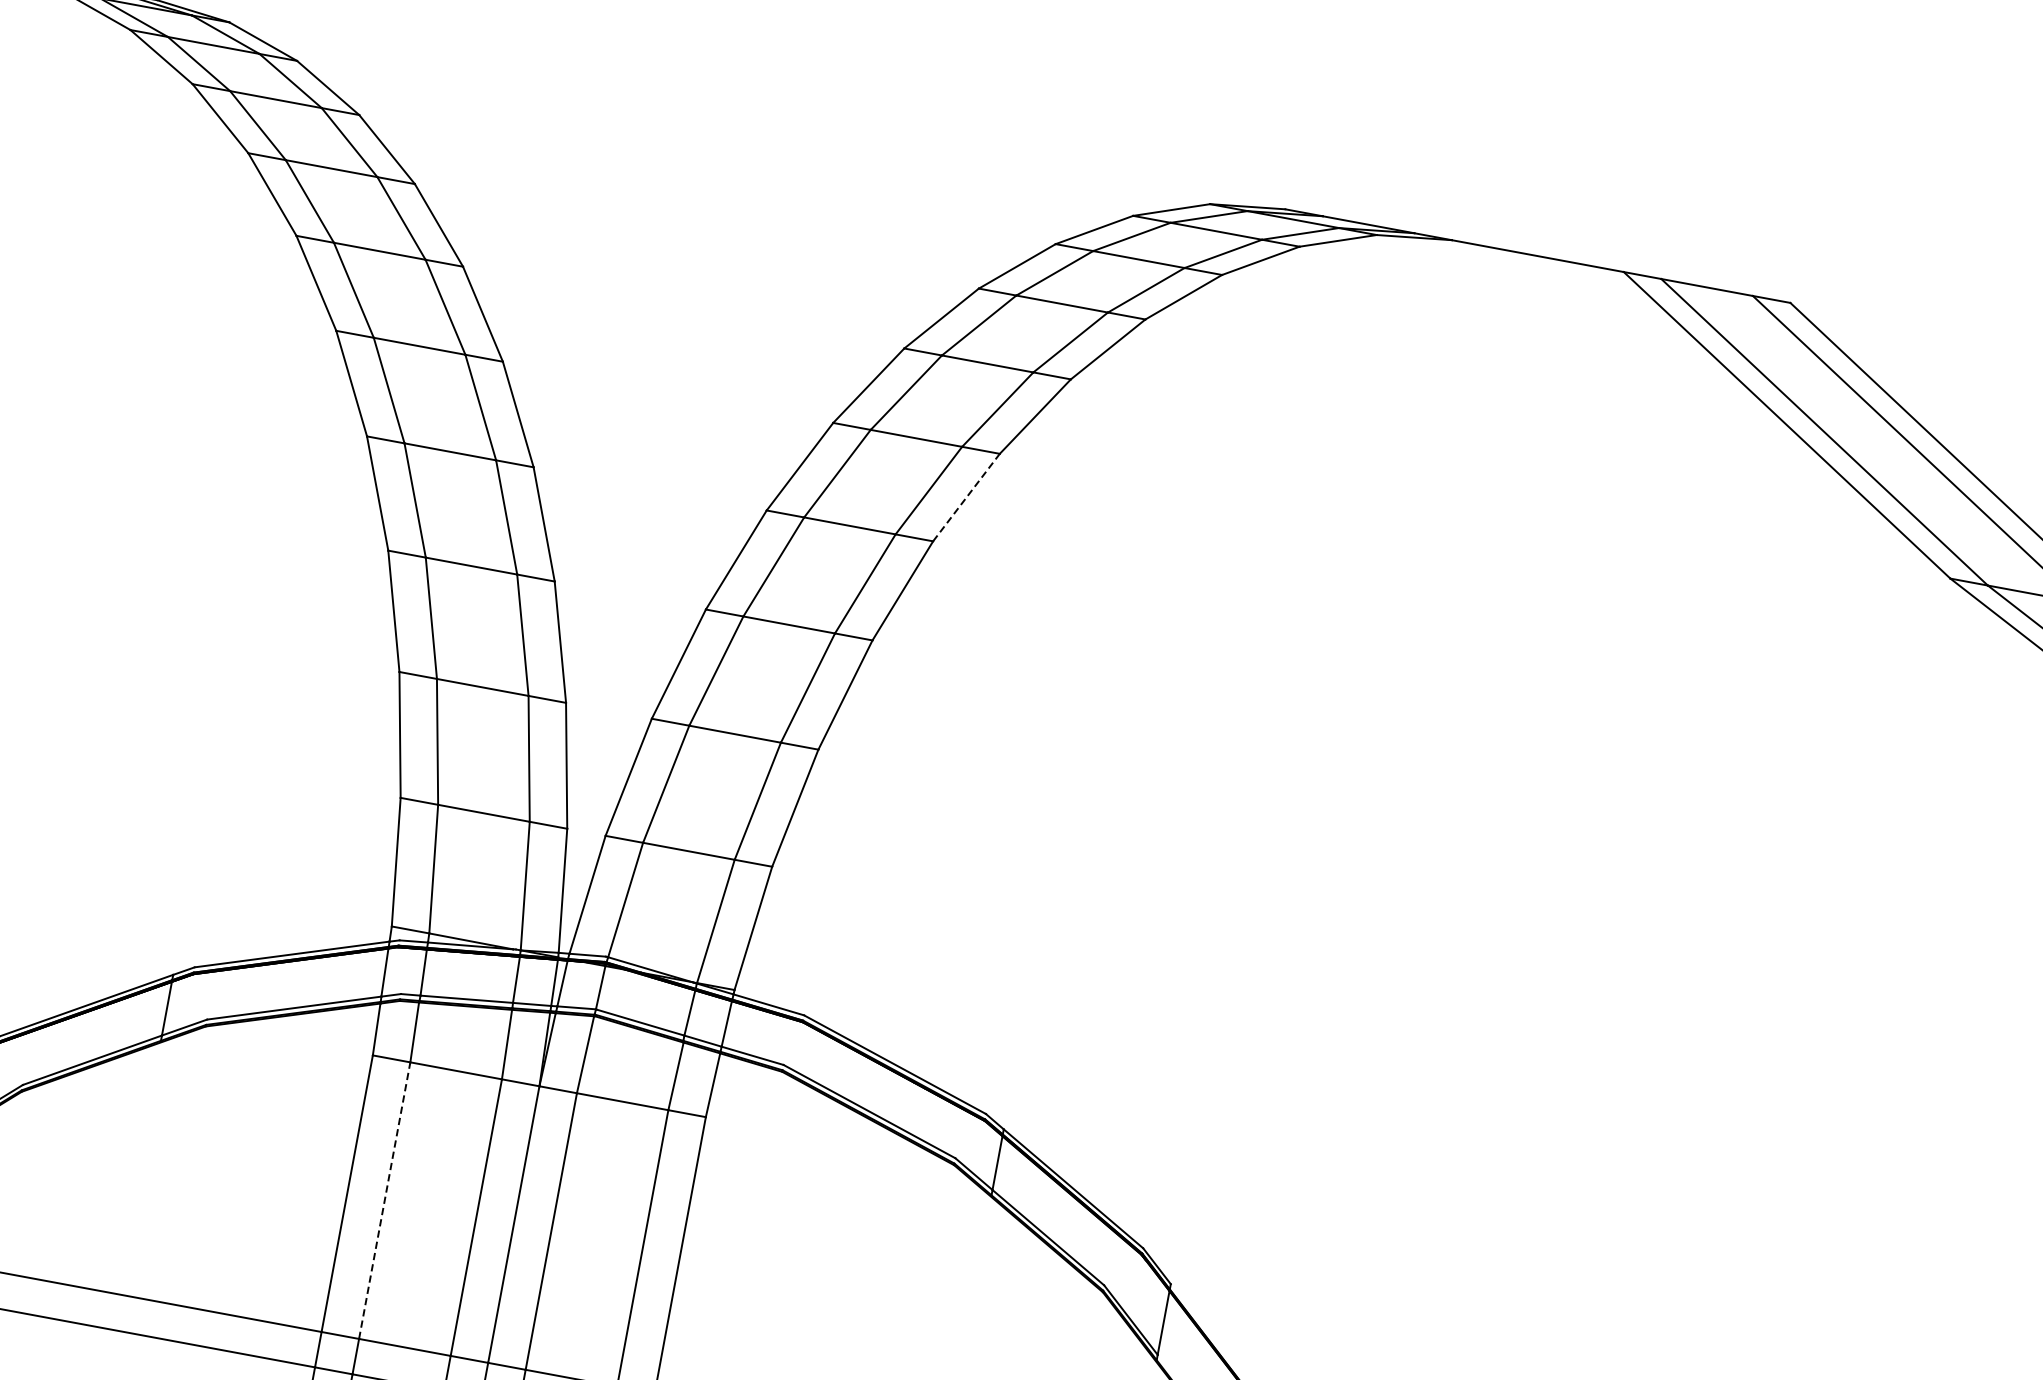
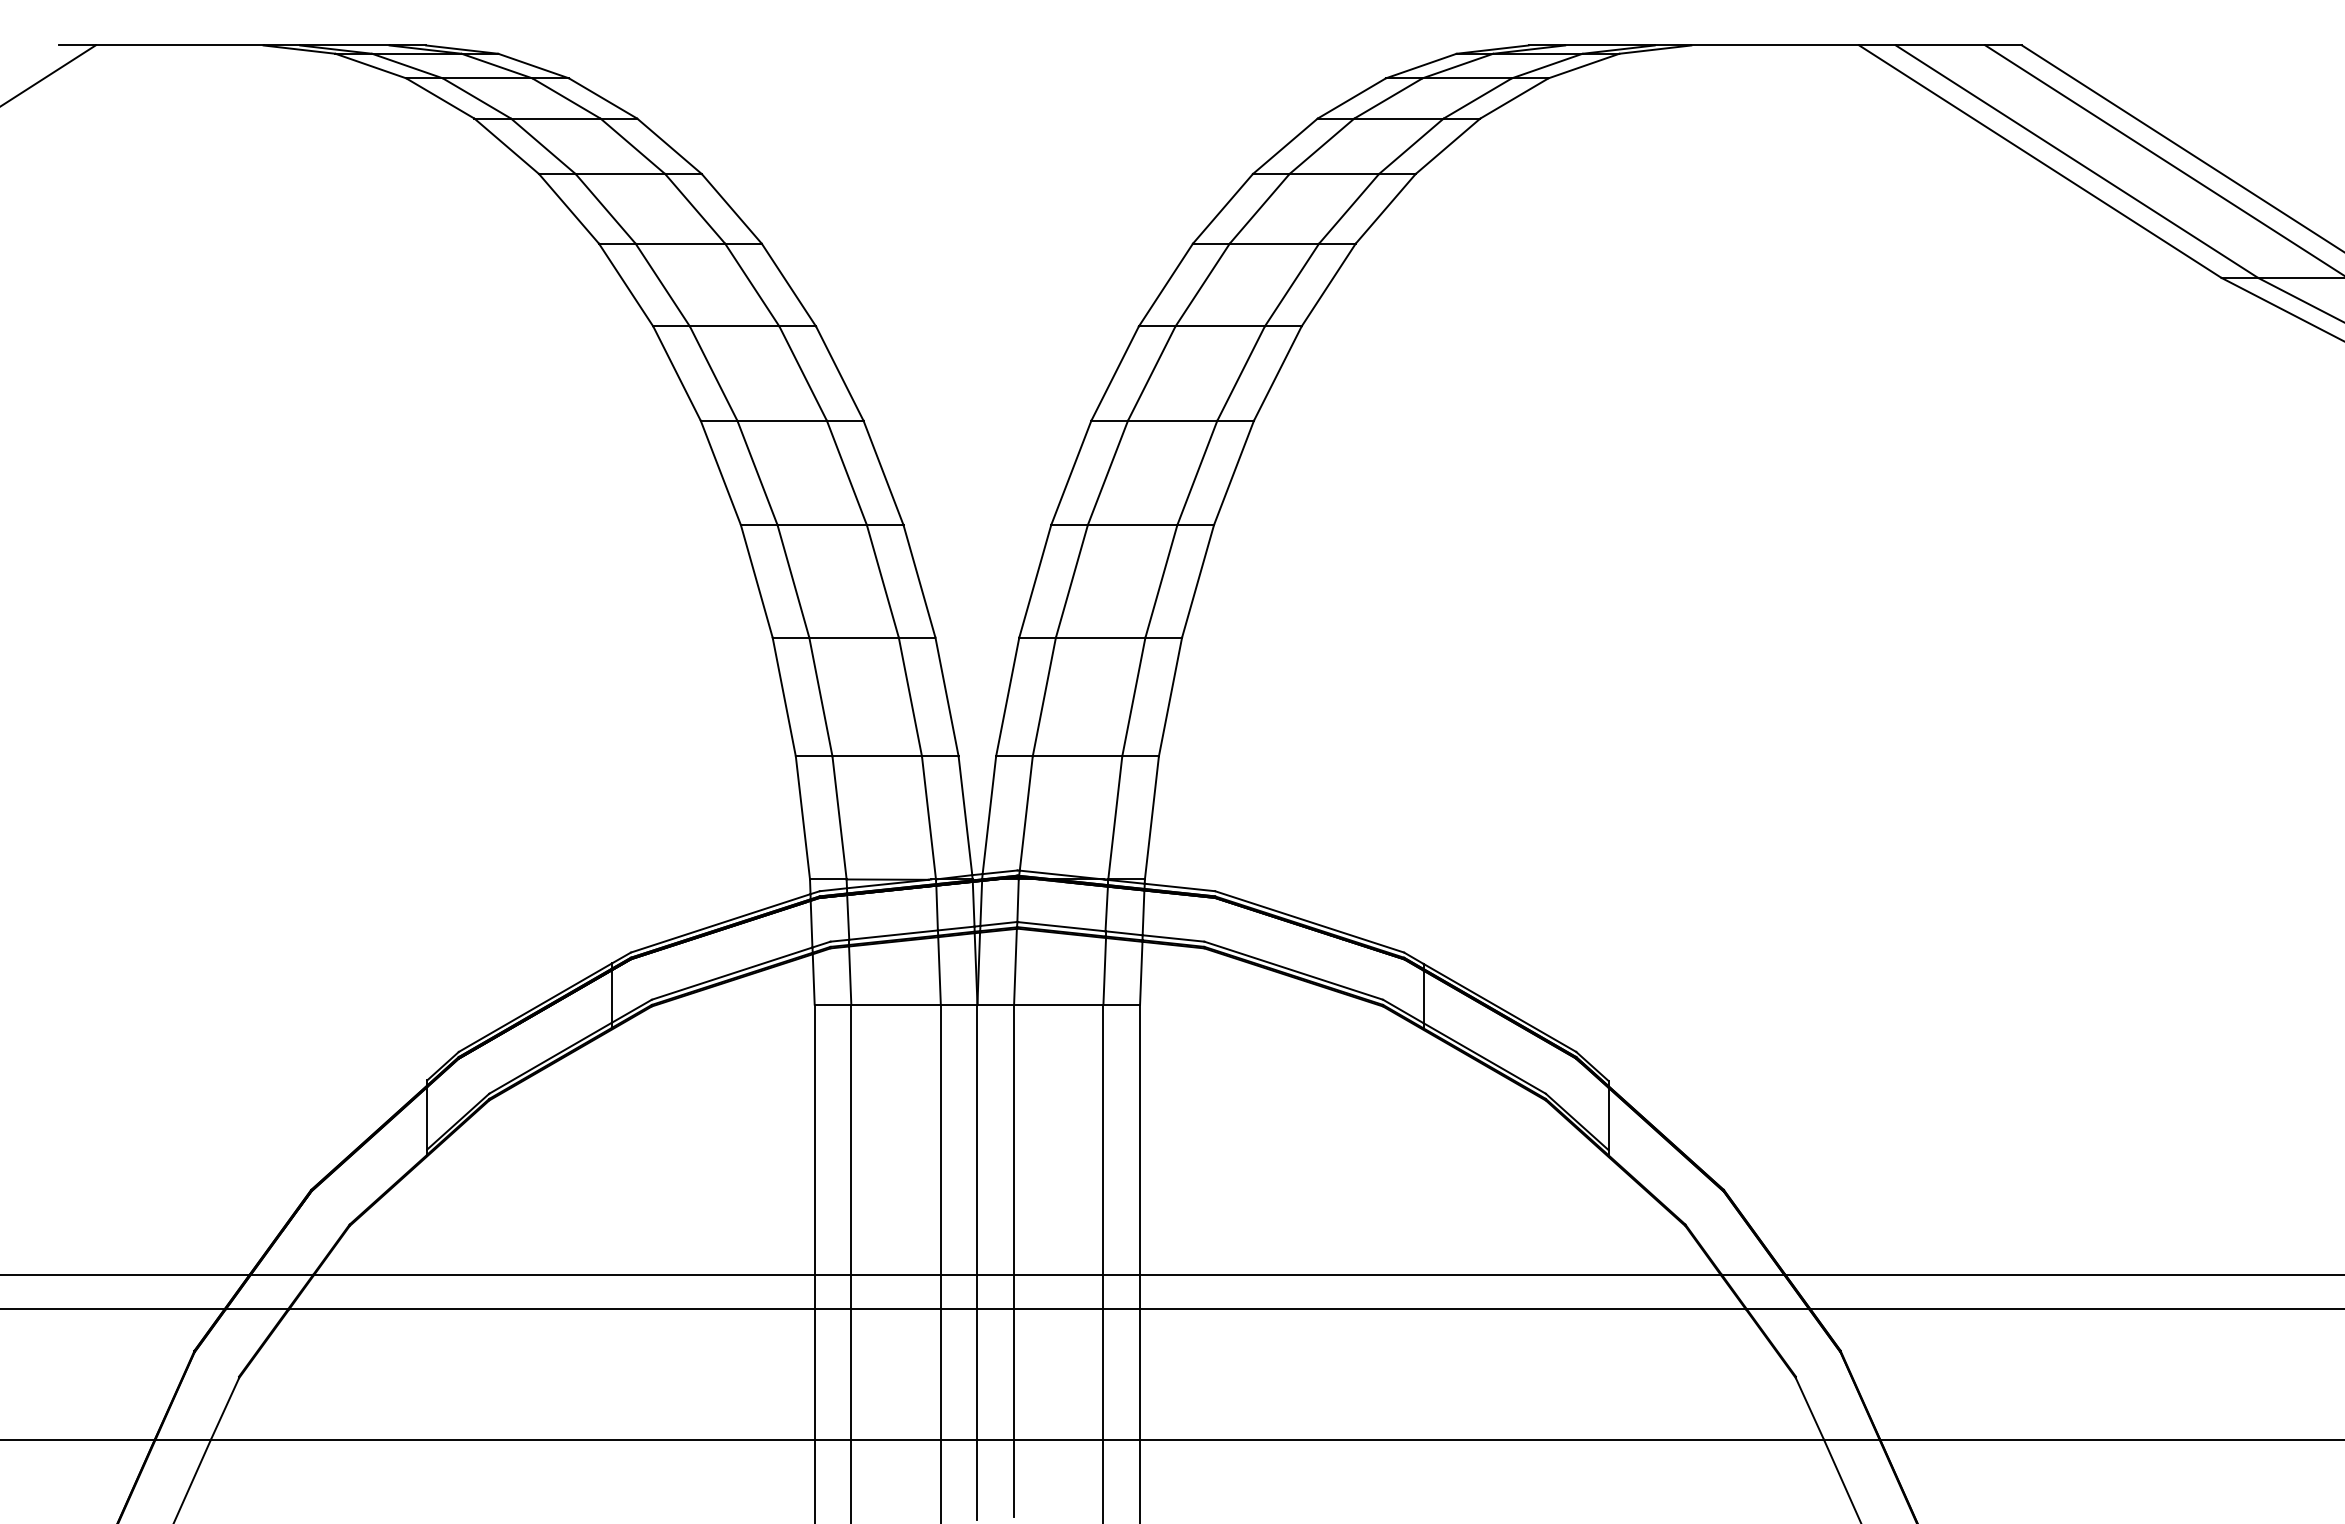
line: (966, 497) -> (1277, 373), dashed -> solid
line: (384, 1200) -> (851, 1139), dashed -> solid

